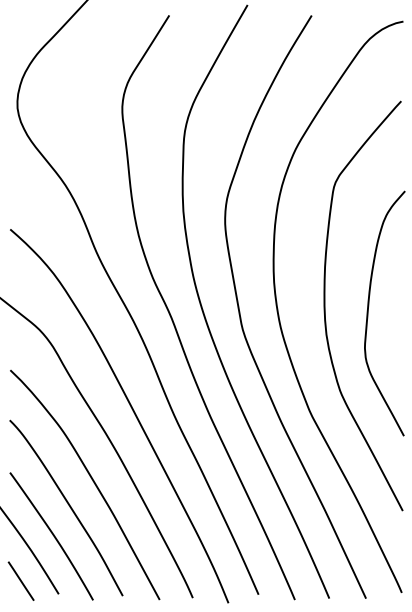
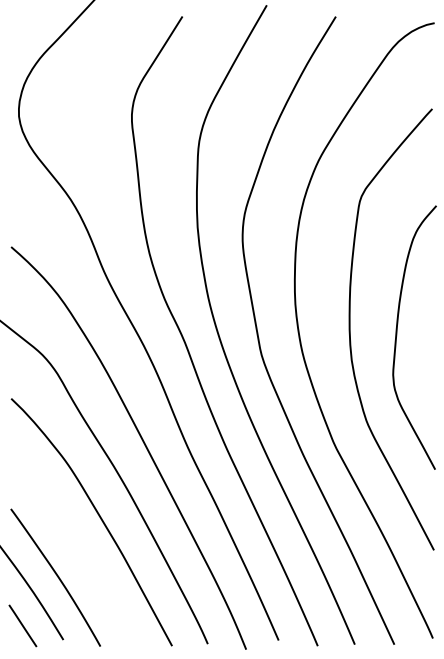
curve: (69, 506) -> (74, 545), removed

